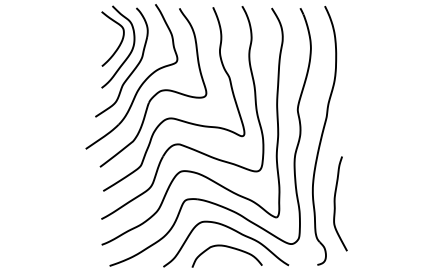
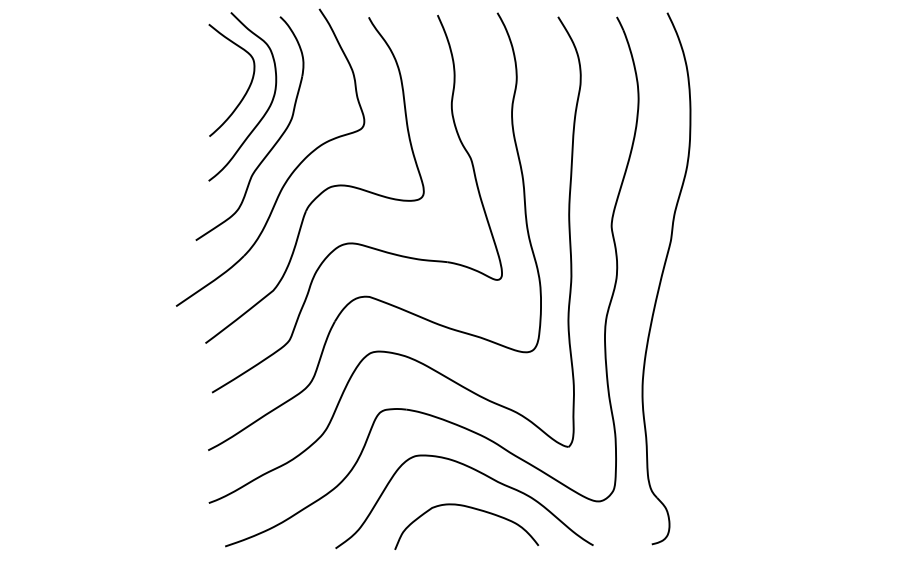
curve: (335, 203) -> (689, 418), removed

